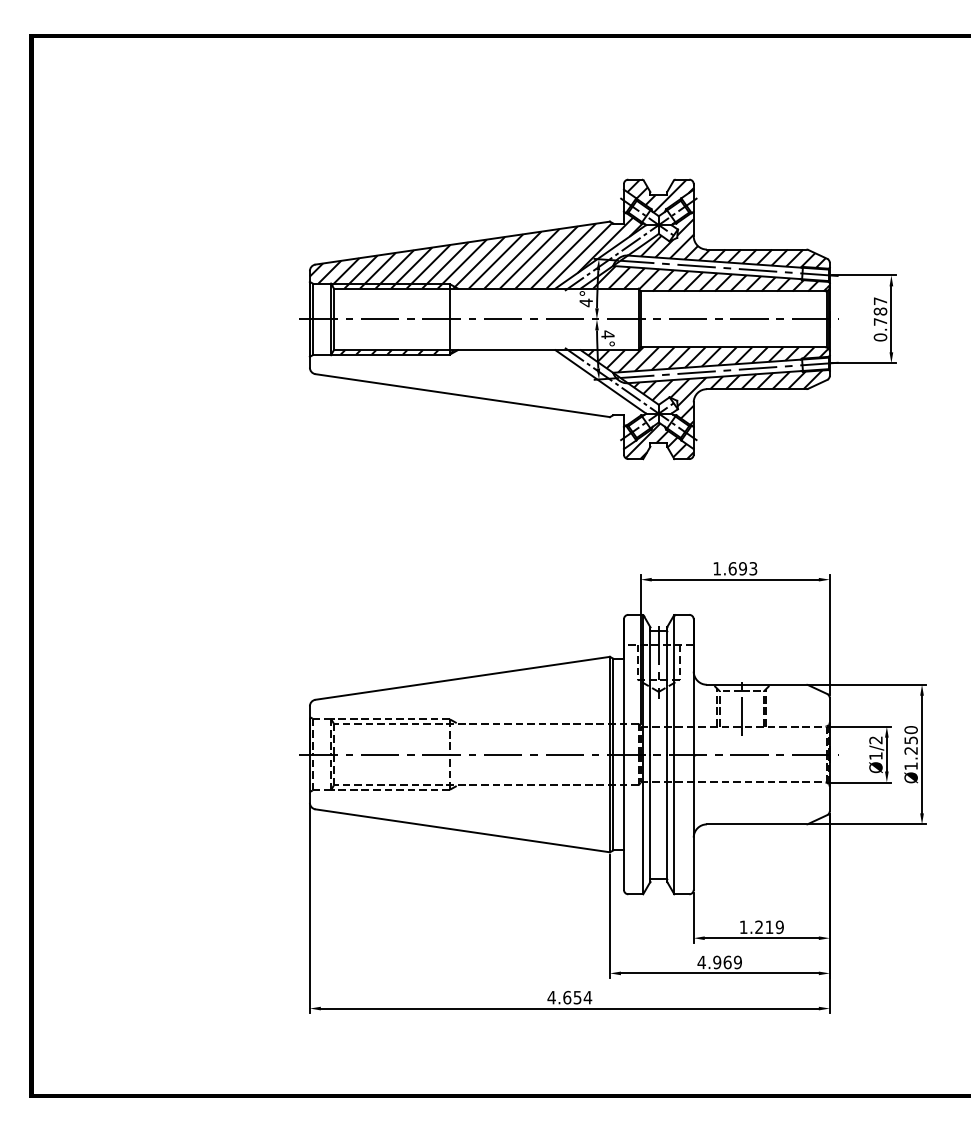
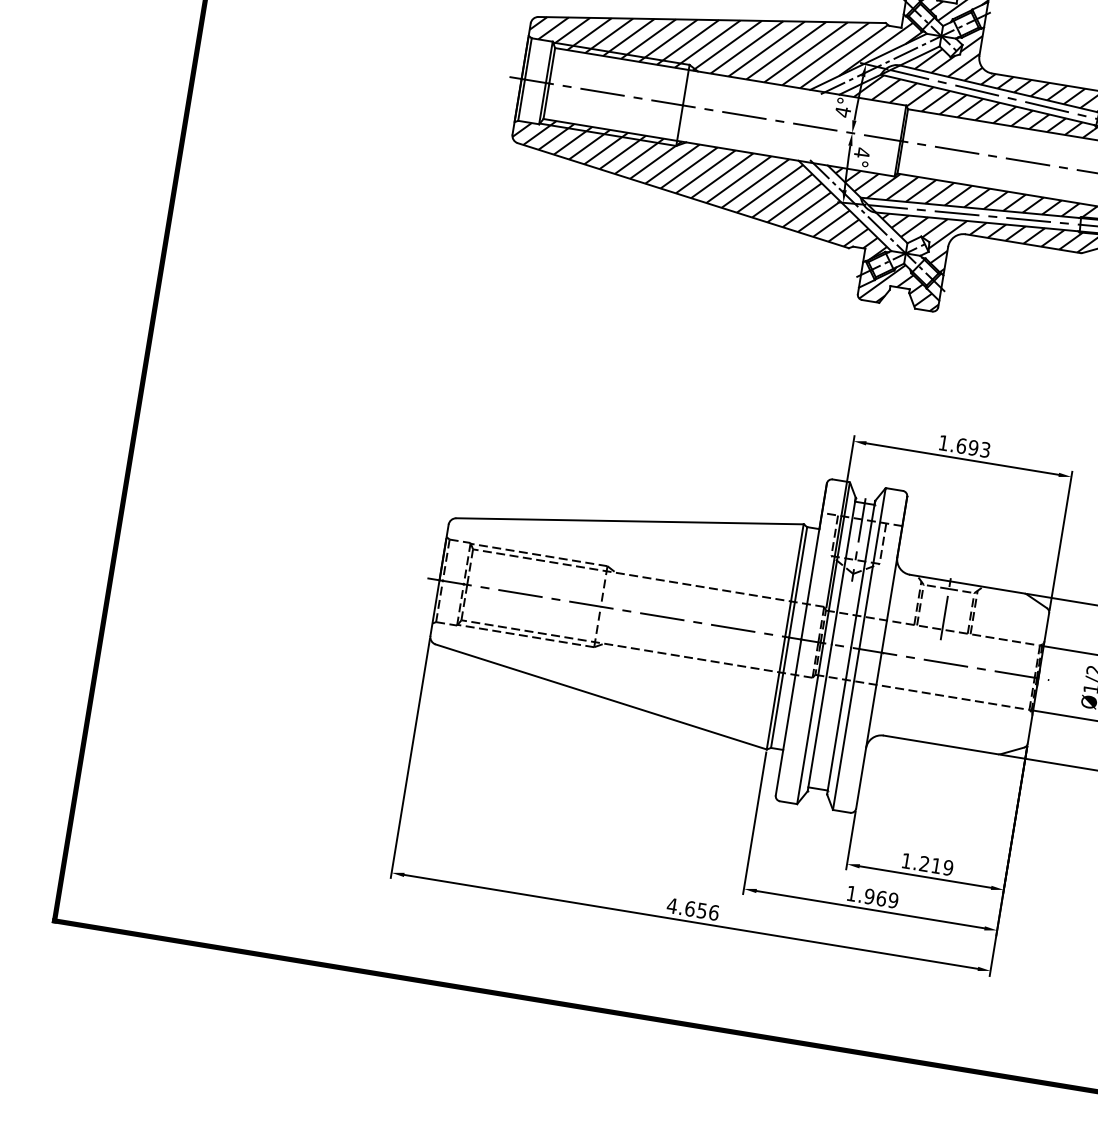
hatch: (476, 386) -> (700, 187), added
text: (701, 962) -> (851, 893), 4.969 -> 1.969
text: (587, 997) -> (713, 912), 4.654 -> 4.656

